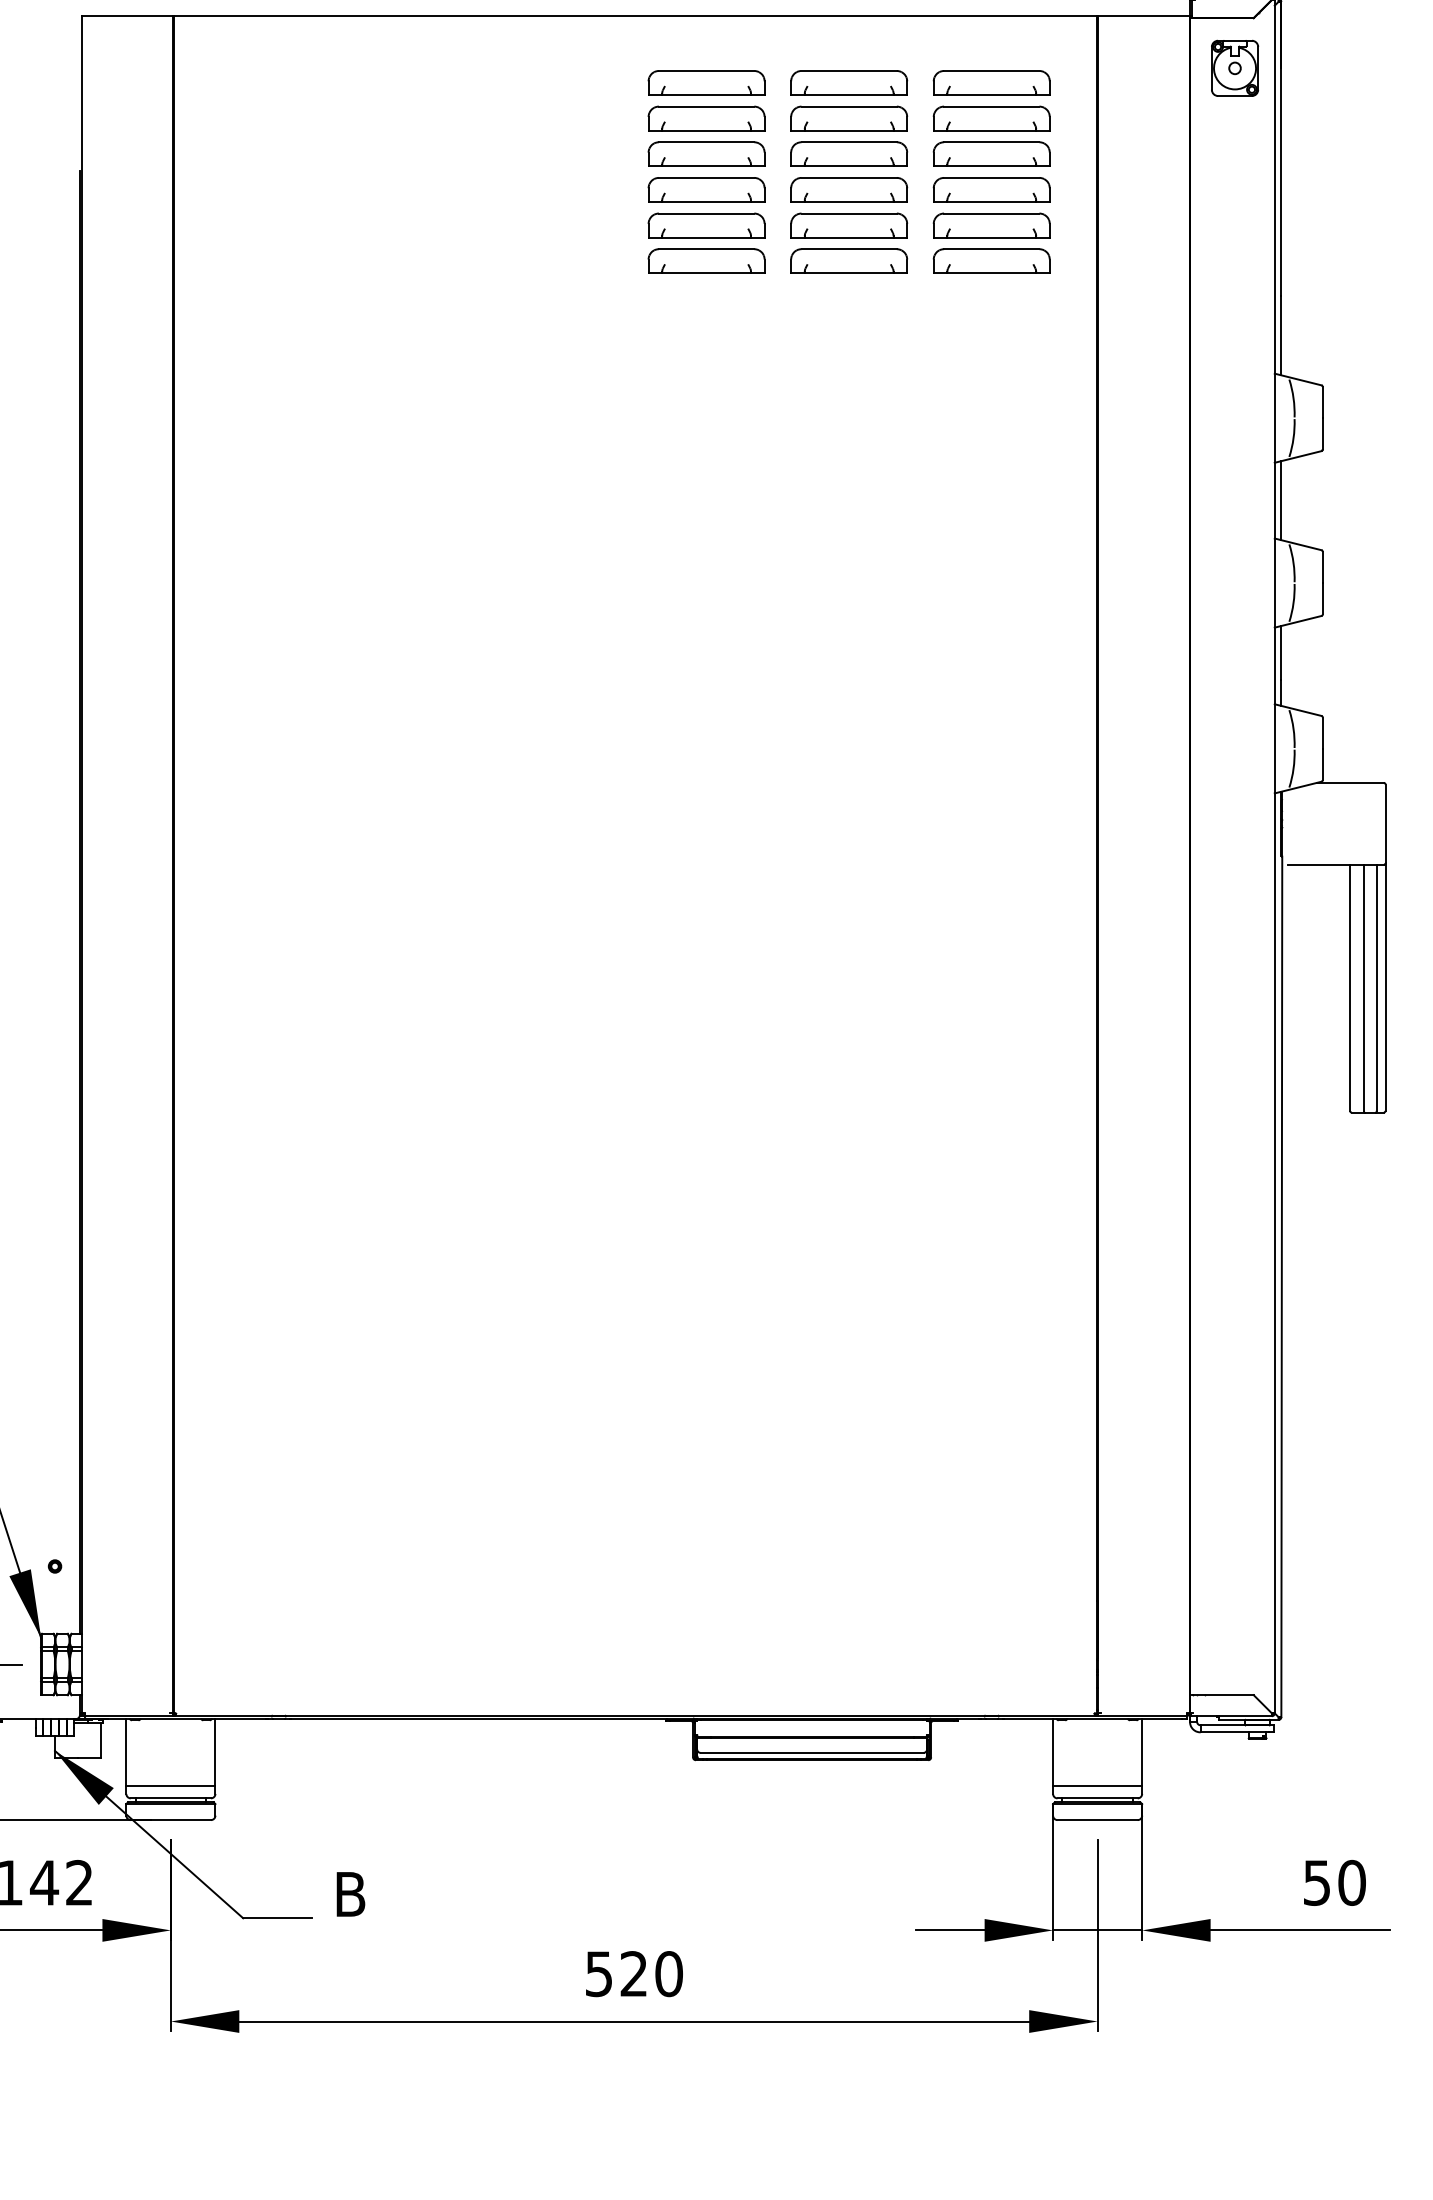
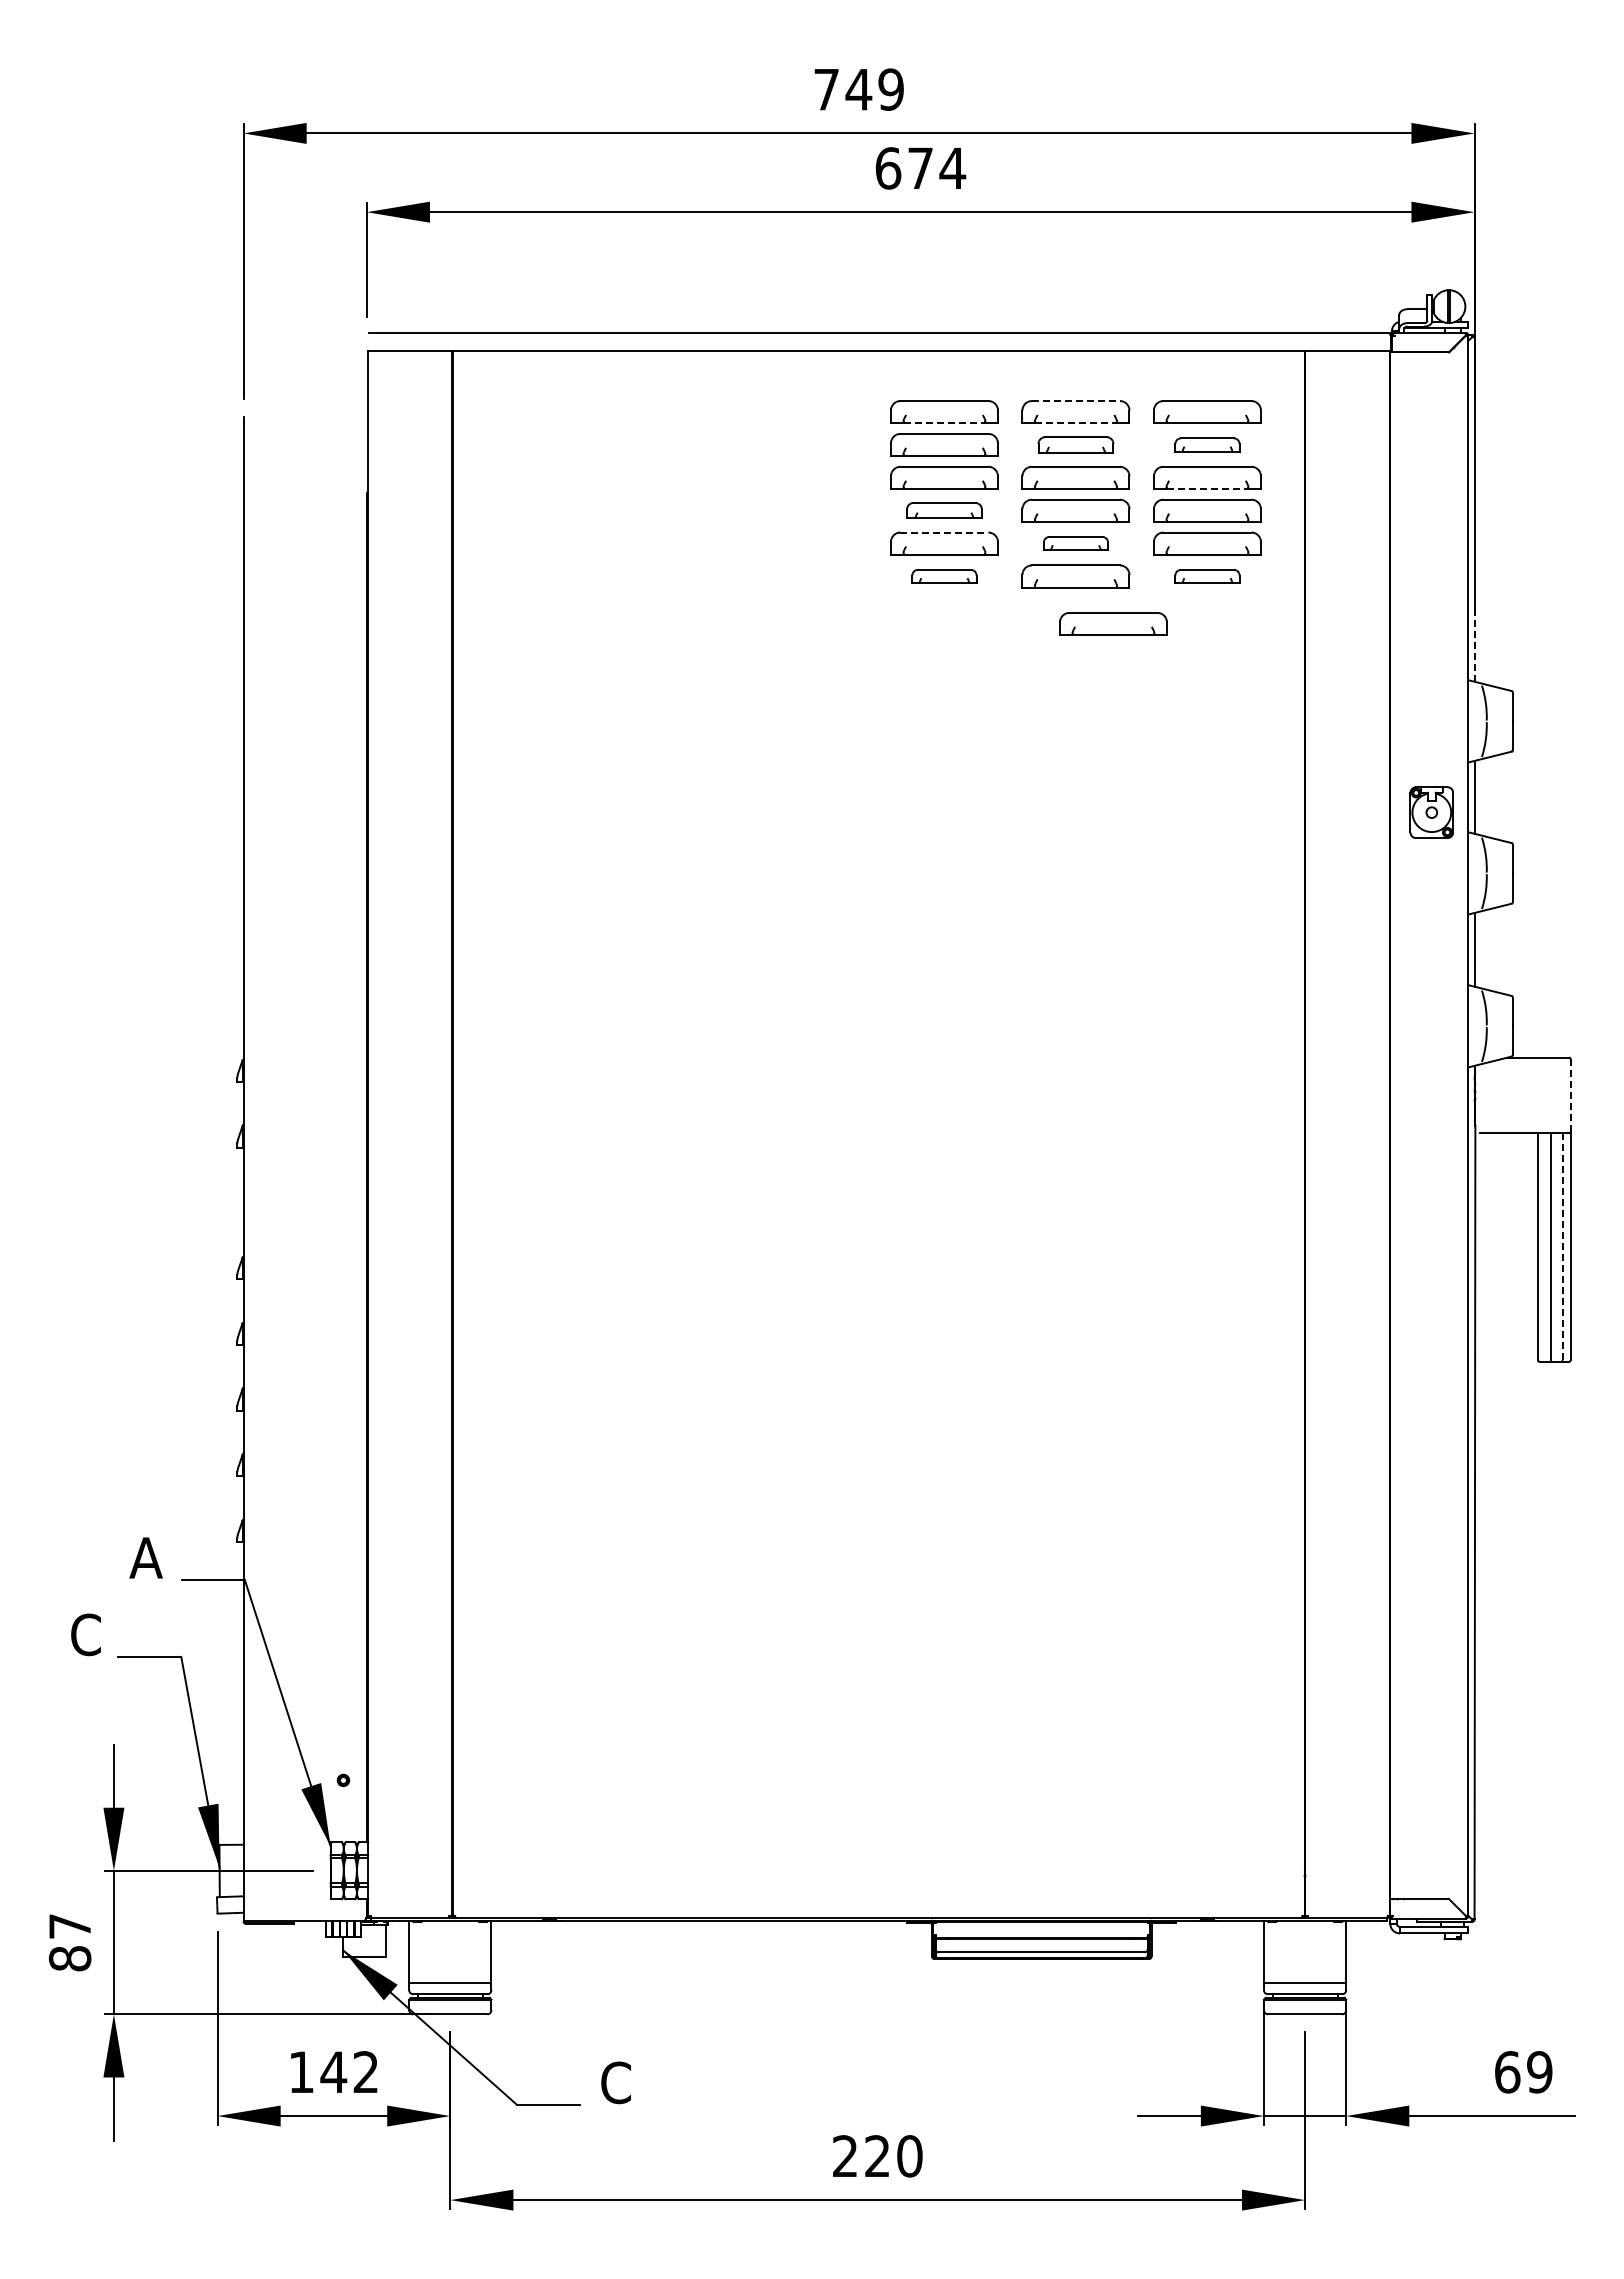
part: (1234, 68) -> (1431, 812), moved
line: (848, 71) -> (1075, 401), solid -> dashed
line: (706, 95) -> (944, 423), solid -> dashed
line: (848, 95) -> (1075, 423), solid -> dashed
part: (848, 118) -> (1075, 444), size x0.7
part: (991, 118) -> (1207, 444), size x0.6
line: (991, 166) -> (1207, 489), solid -> dashed
part: (706, 189) -> (944, 510), size x0.7
line: (706, 213) -> (944, 532), solid -> dashed
part: (848, 225) -> (1075, 543), size x0.6
part: (706, 261) -> (944, 576), size x0.6
part: (991, 261) -> (1207, 576), size x0.6
part: (889, 312) -> (1113, 623), added
line: (1281, 336) -> (1474, 645), solid -> dashed
line: (1385, 823) -> (1570, 1095), solid -> dashed
line: (1376, 987) -> (1562, 1246), solid -> dashed
text: (1334, 1883) -> (1523, 2072), 50 -> 69
text: (349, 1894) -> (615, 2082), B -> C
text: (599, 1974) -> (845, 2156), 520 -> 220

